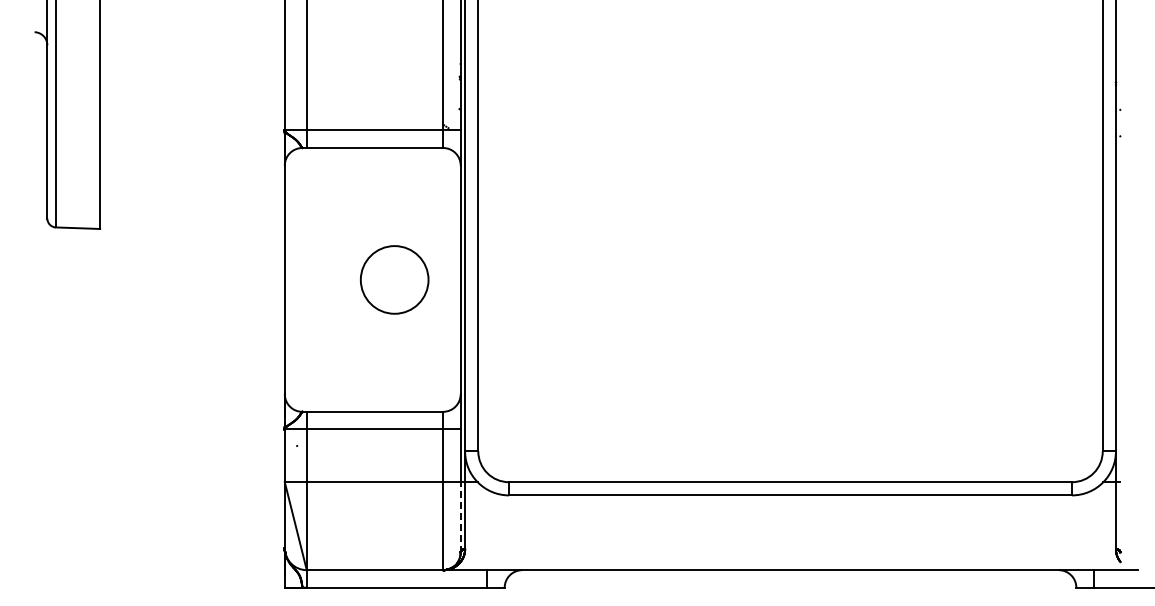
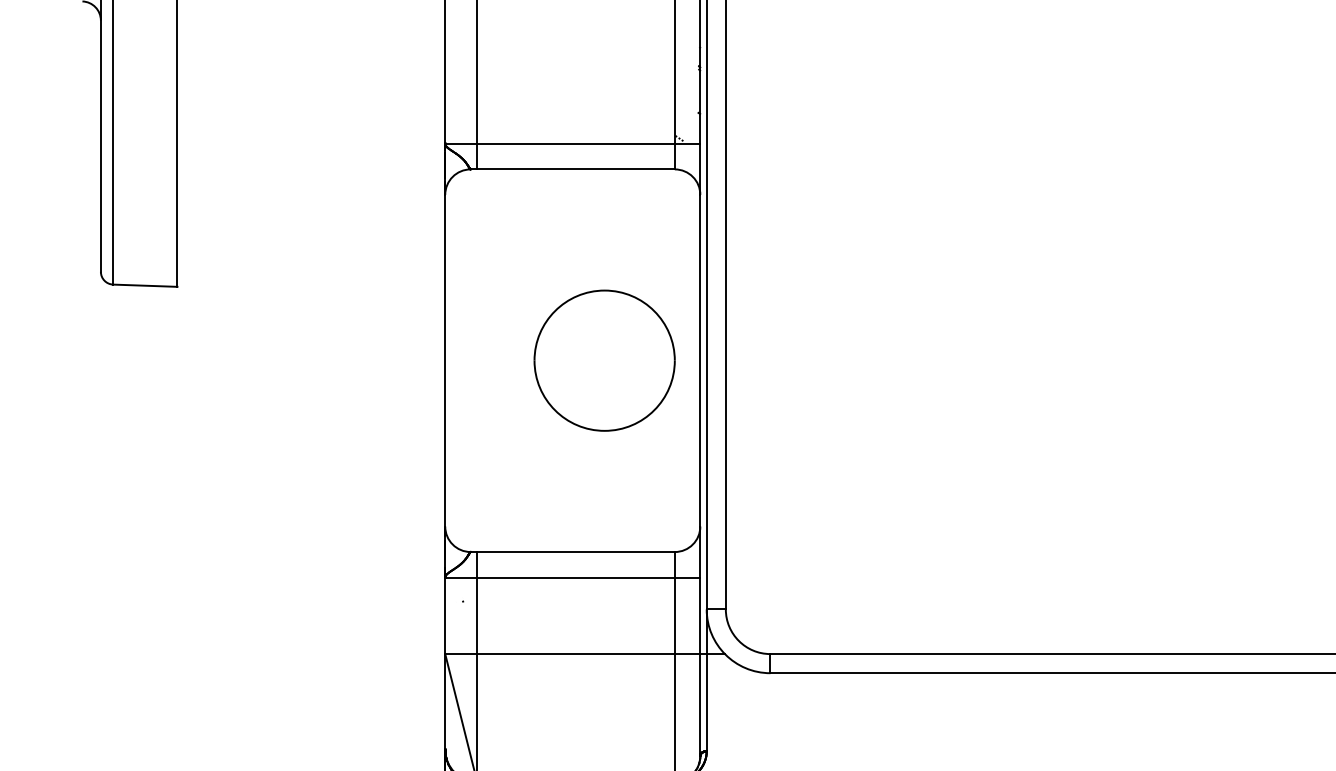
part: (394, 279) -> (604, 360), size x1.43
line: (460, 516) -> (700, 703), dashed -> solid

